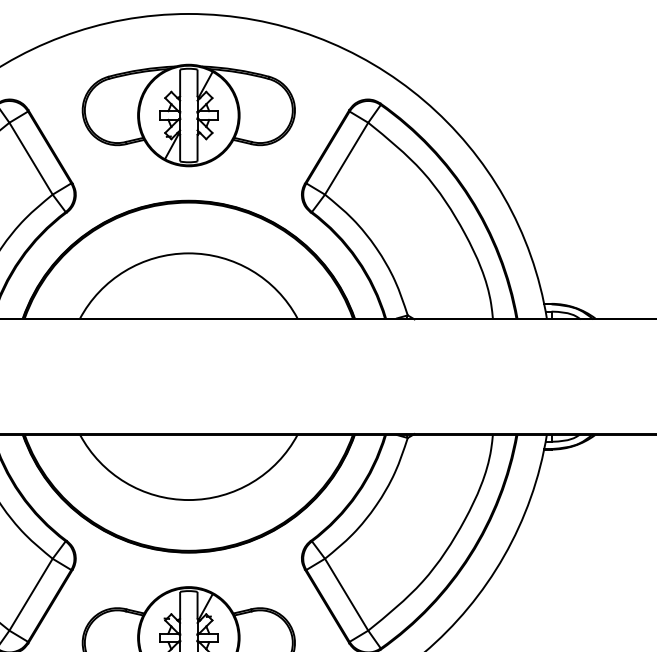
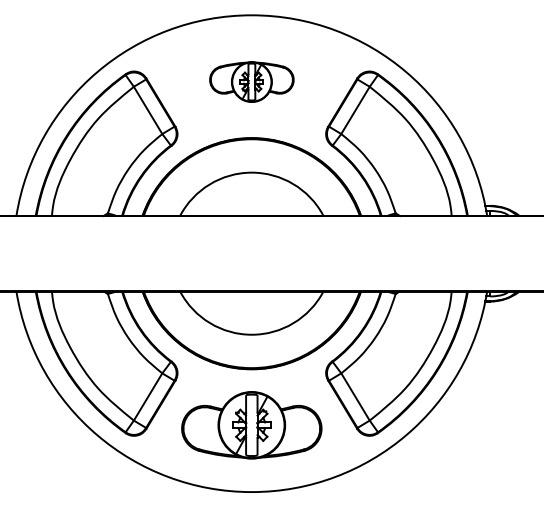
part: (188, 114) -> (251, 81), size x0.6

